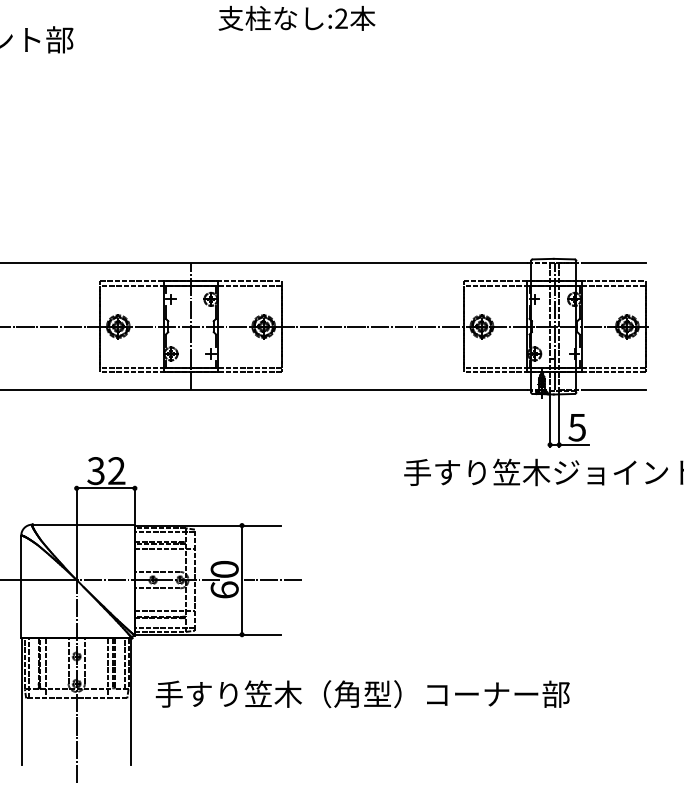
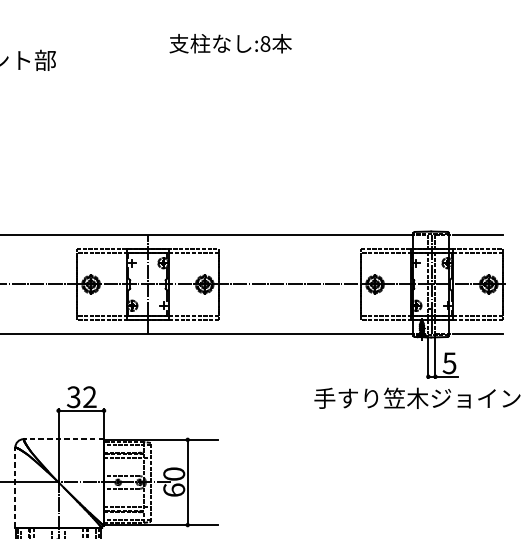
text: (341, 18) -> (265, 43), :2 -> :8
line: (83, 524) -> (63, 438), solid -> dashed
line: (272, 580) -> (211, 482), removed
line: (21, 586) -> (15, 487), solid -> dashed

